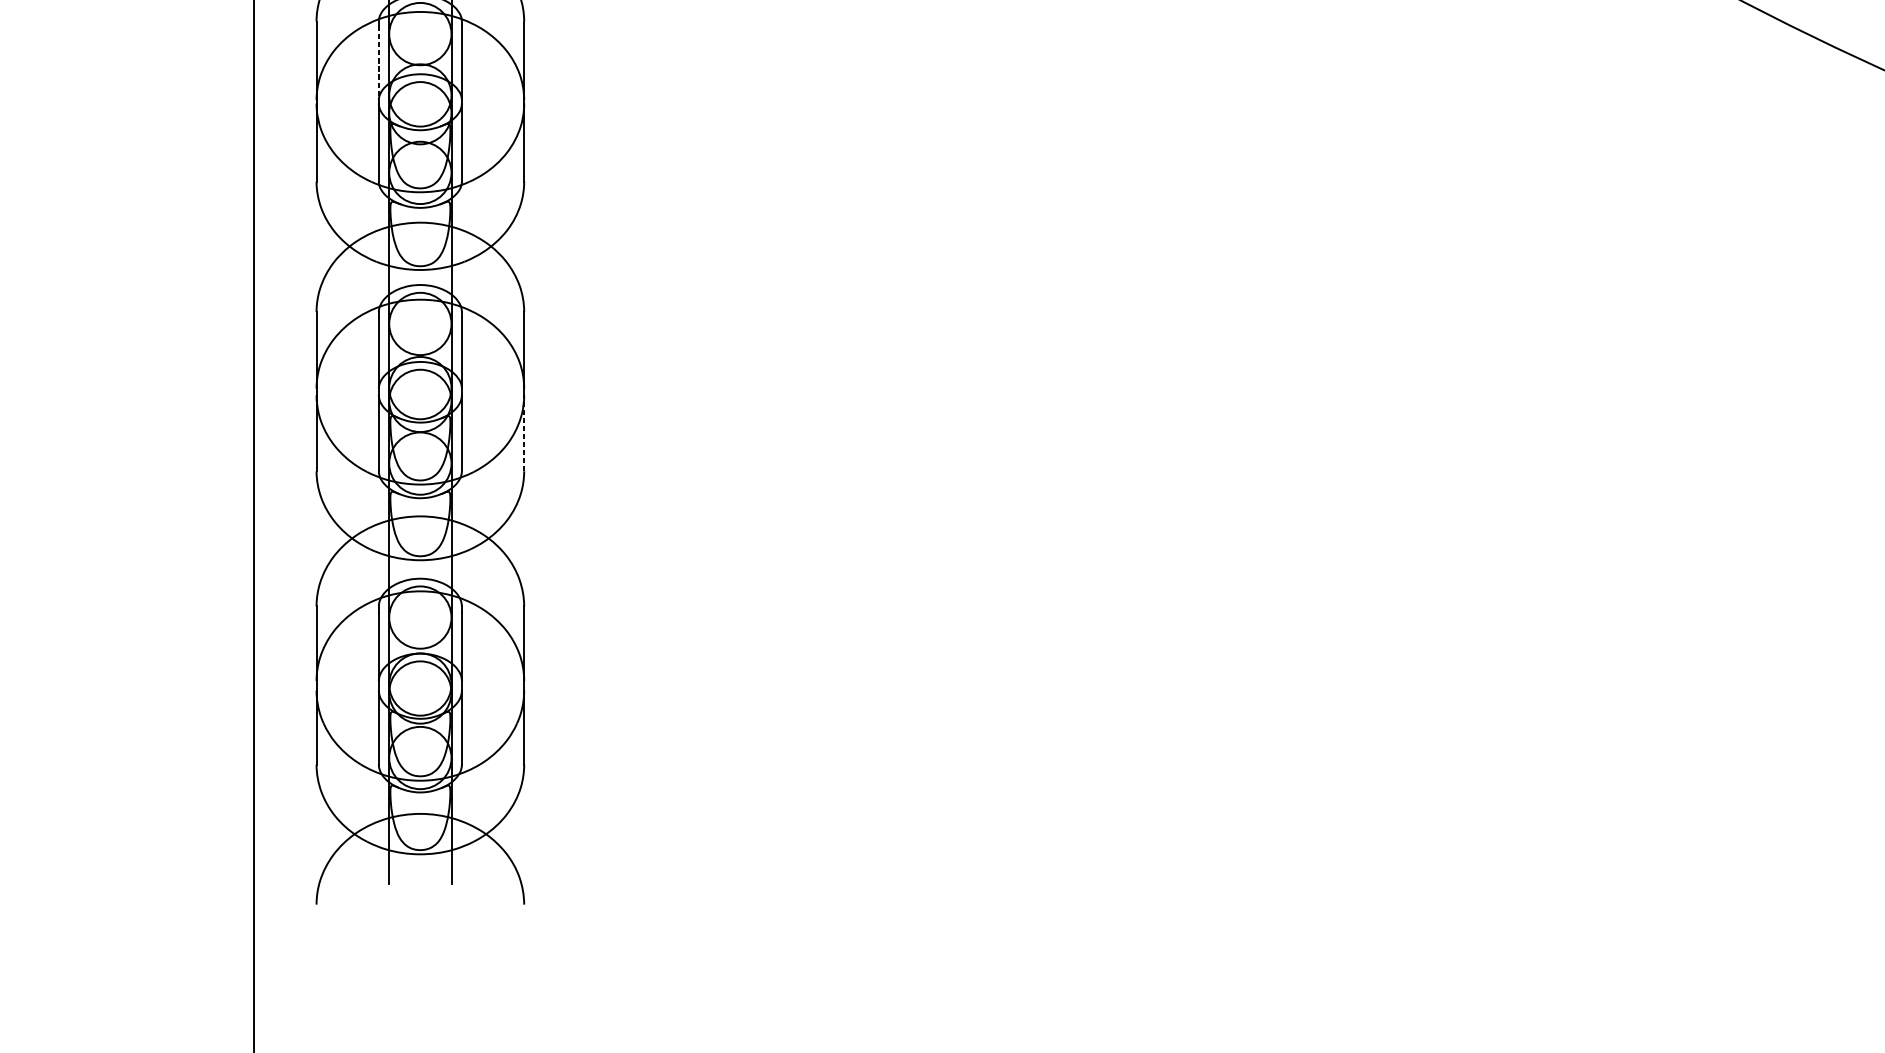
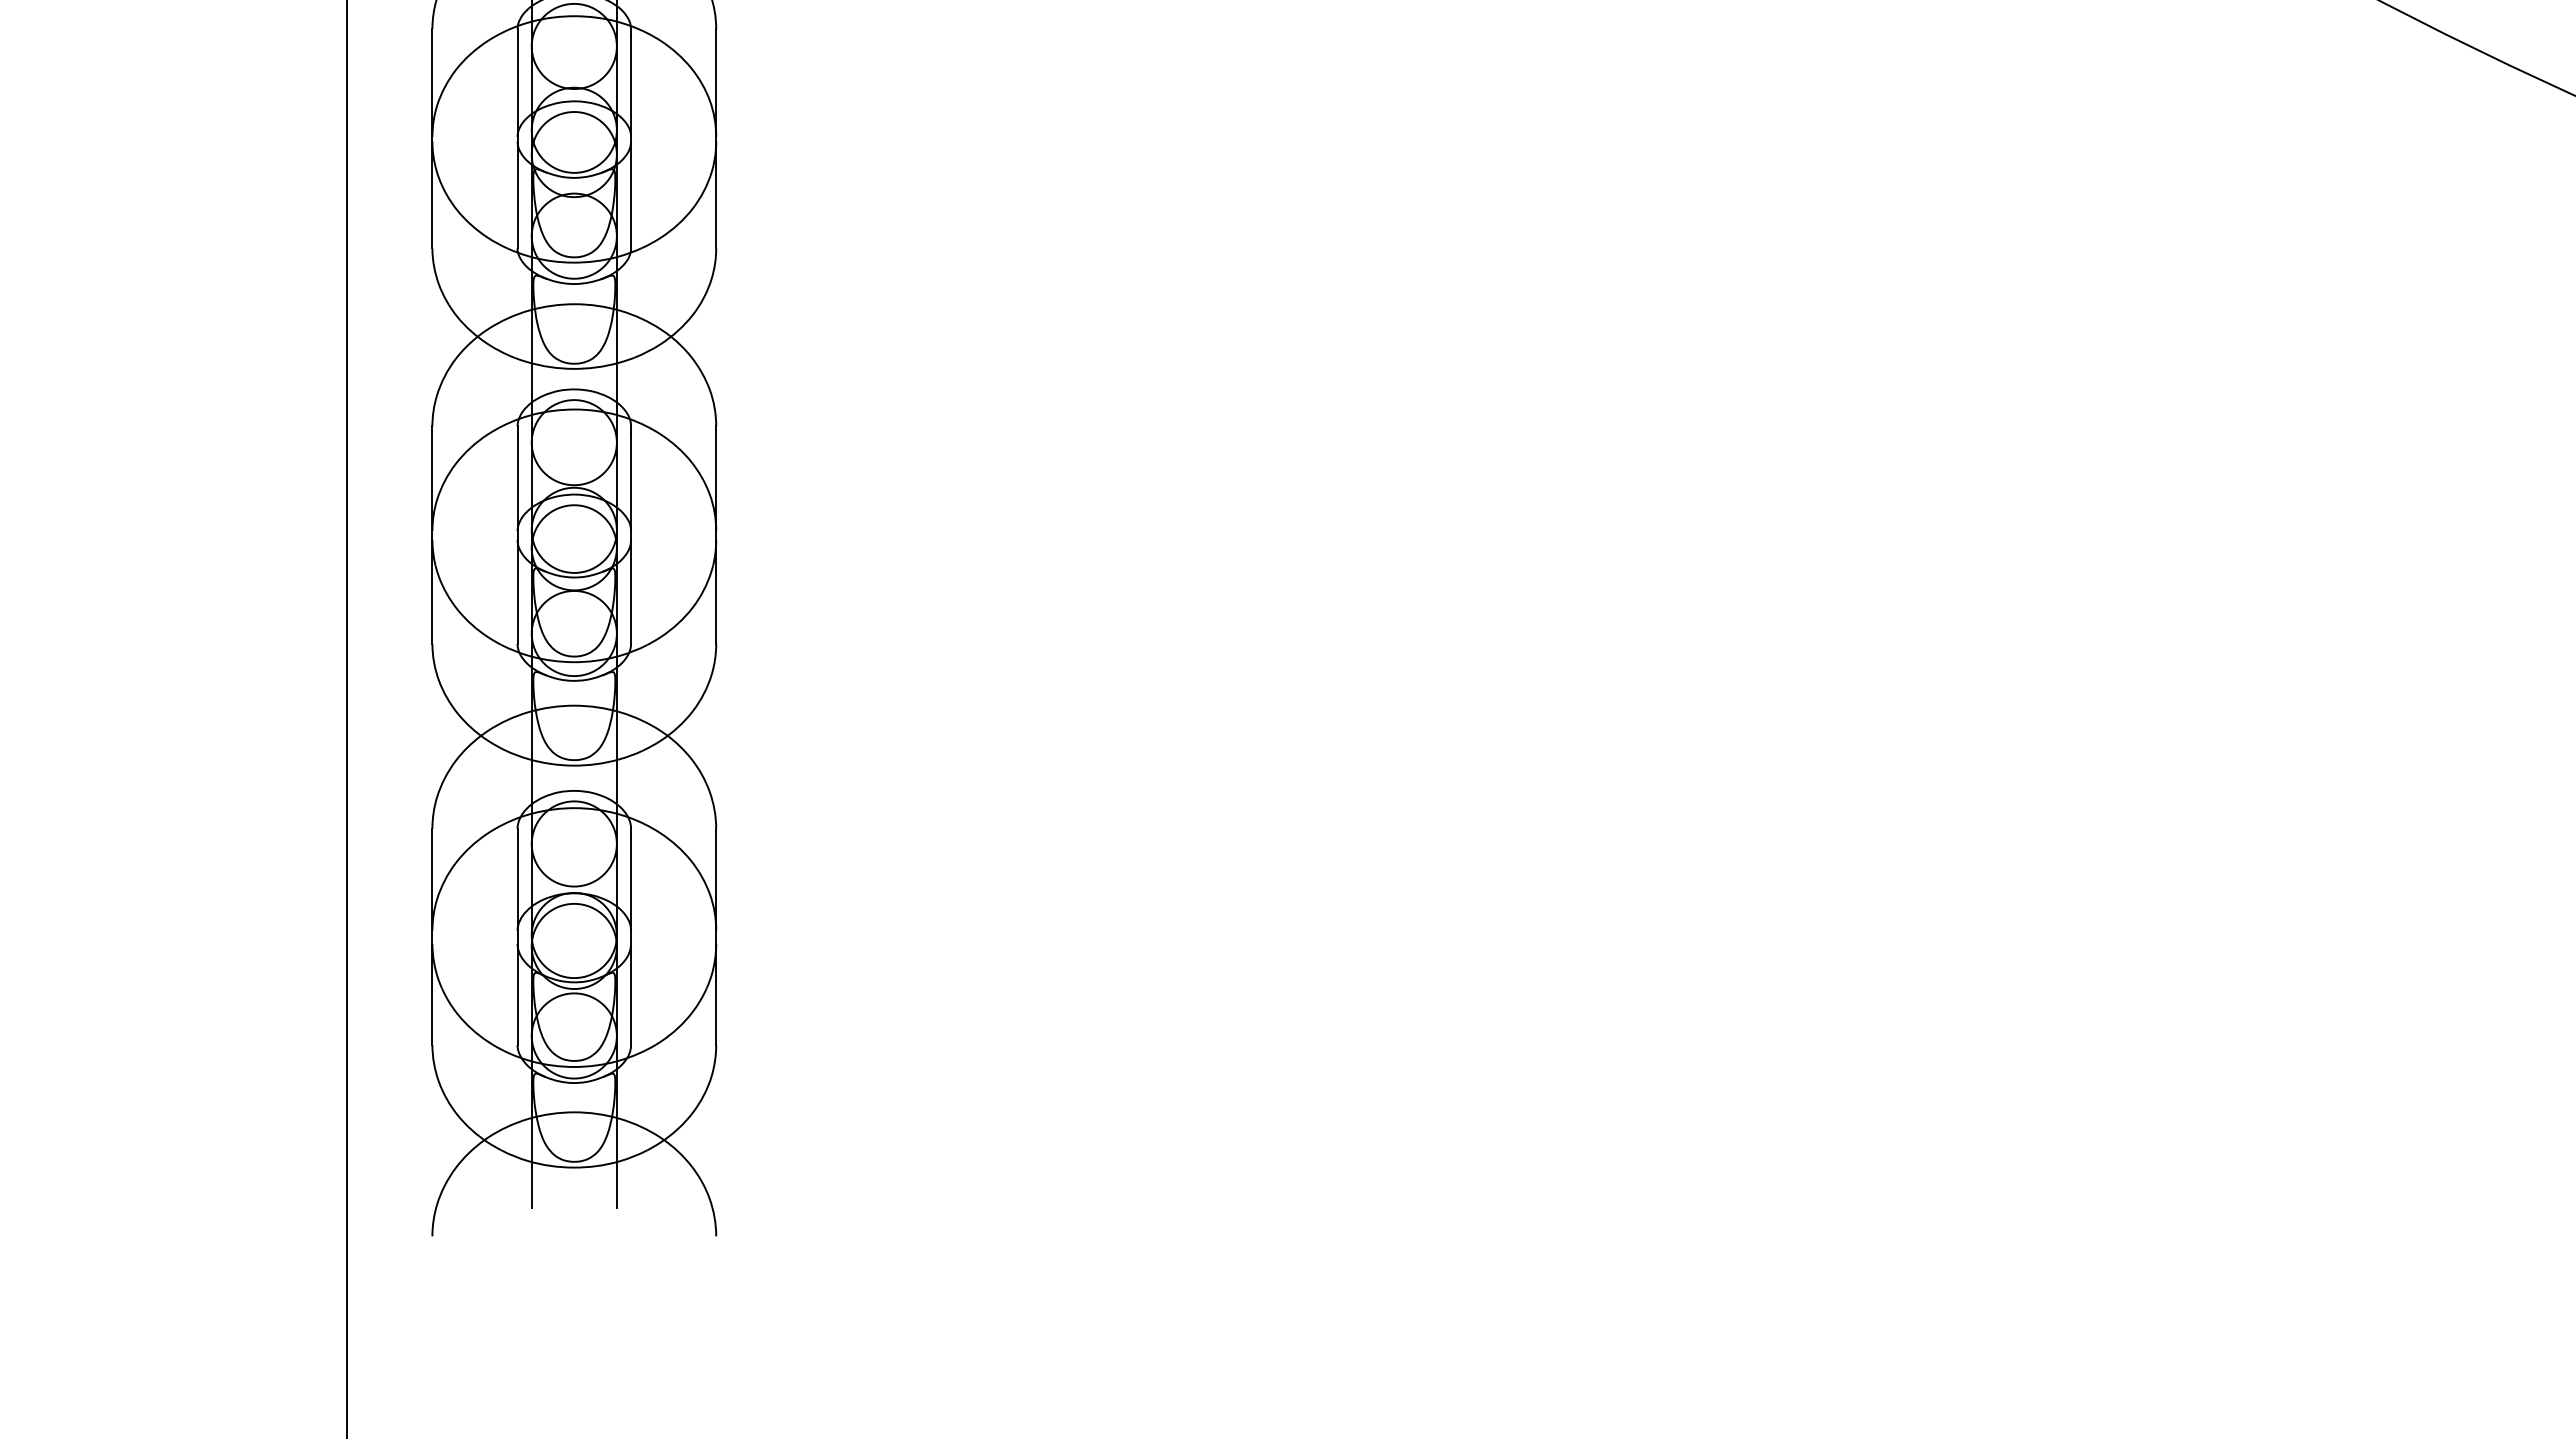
line: (378, 63) -> (517, 86), dashed -> solid
line: (524, 432) -> (716, 591), dashed -> solid

